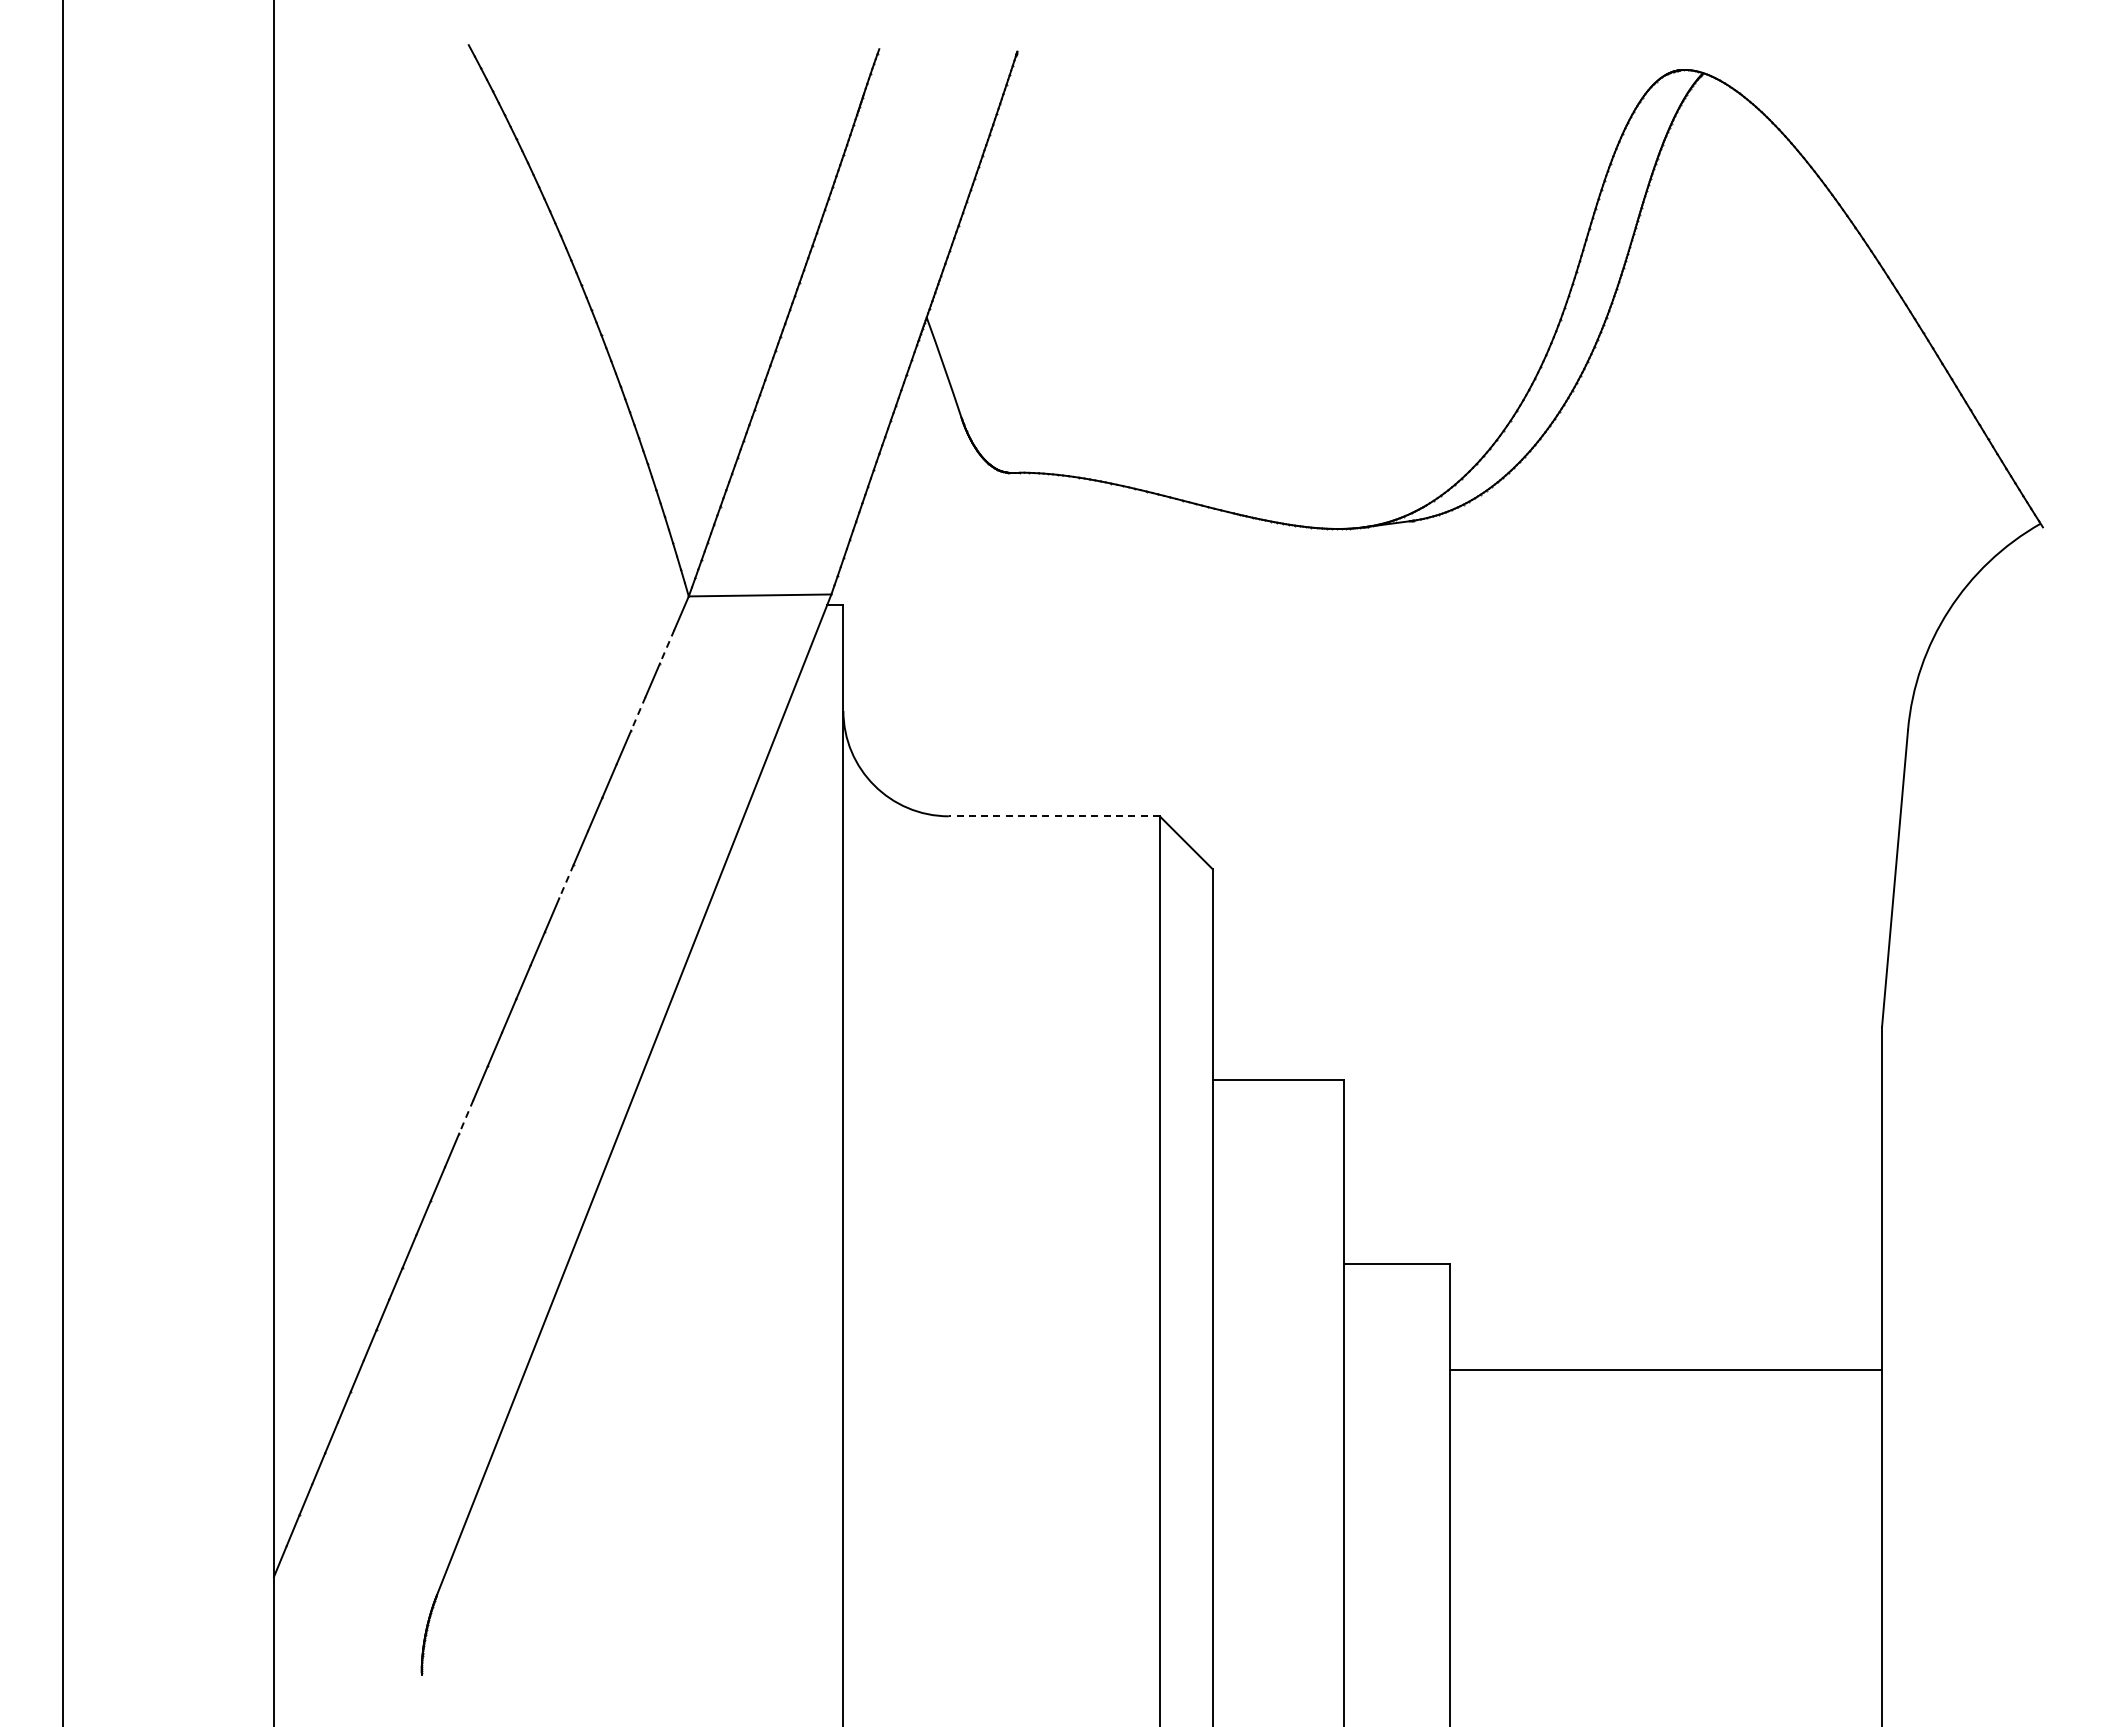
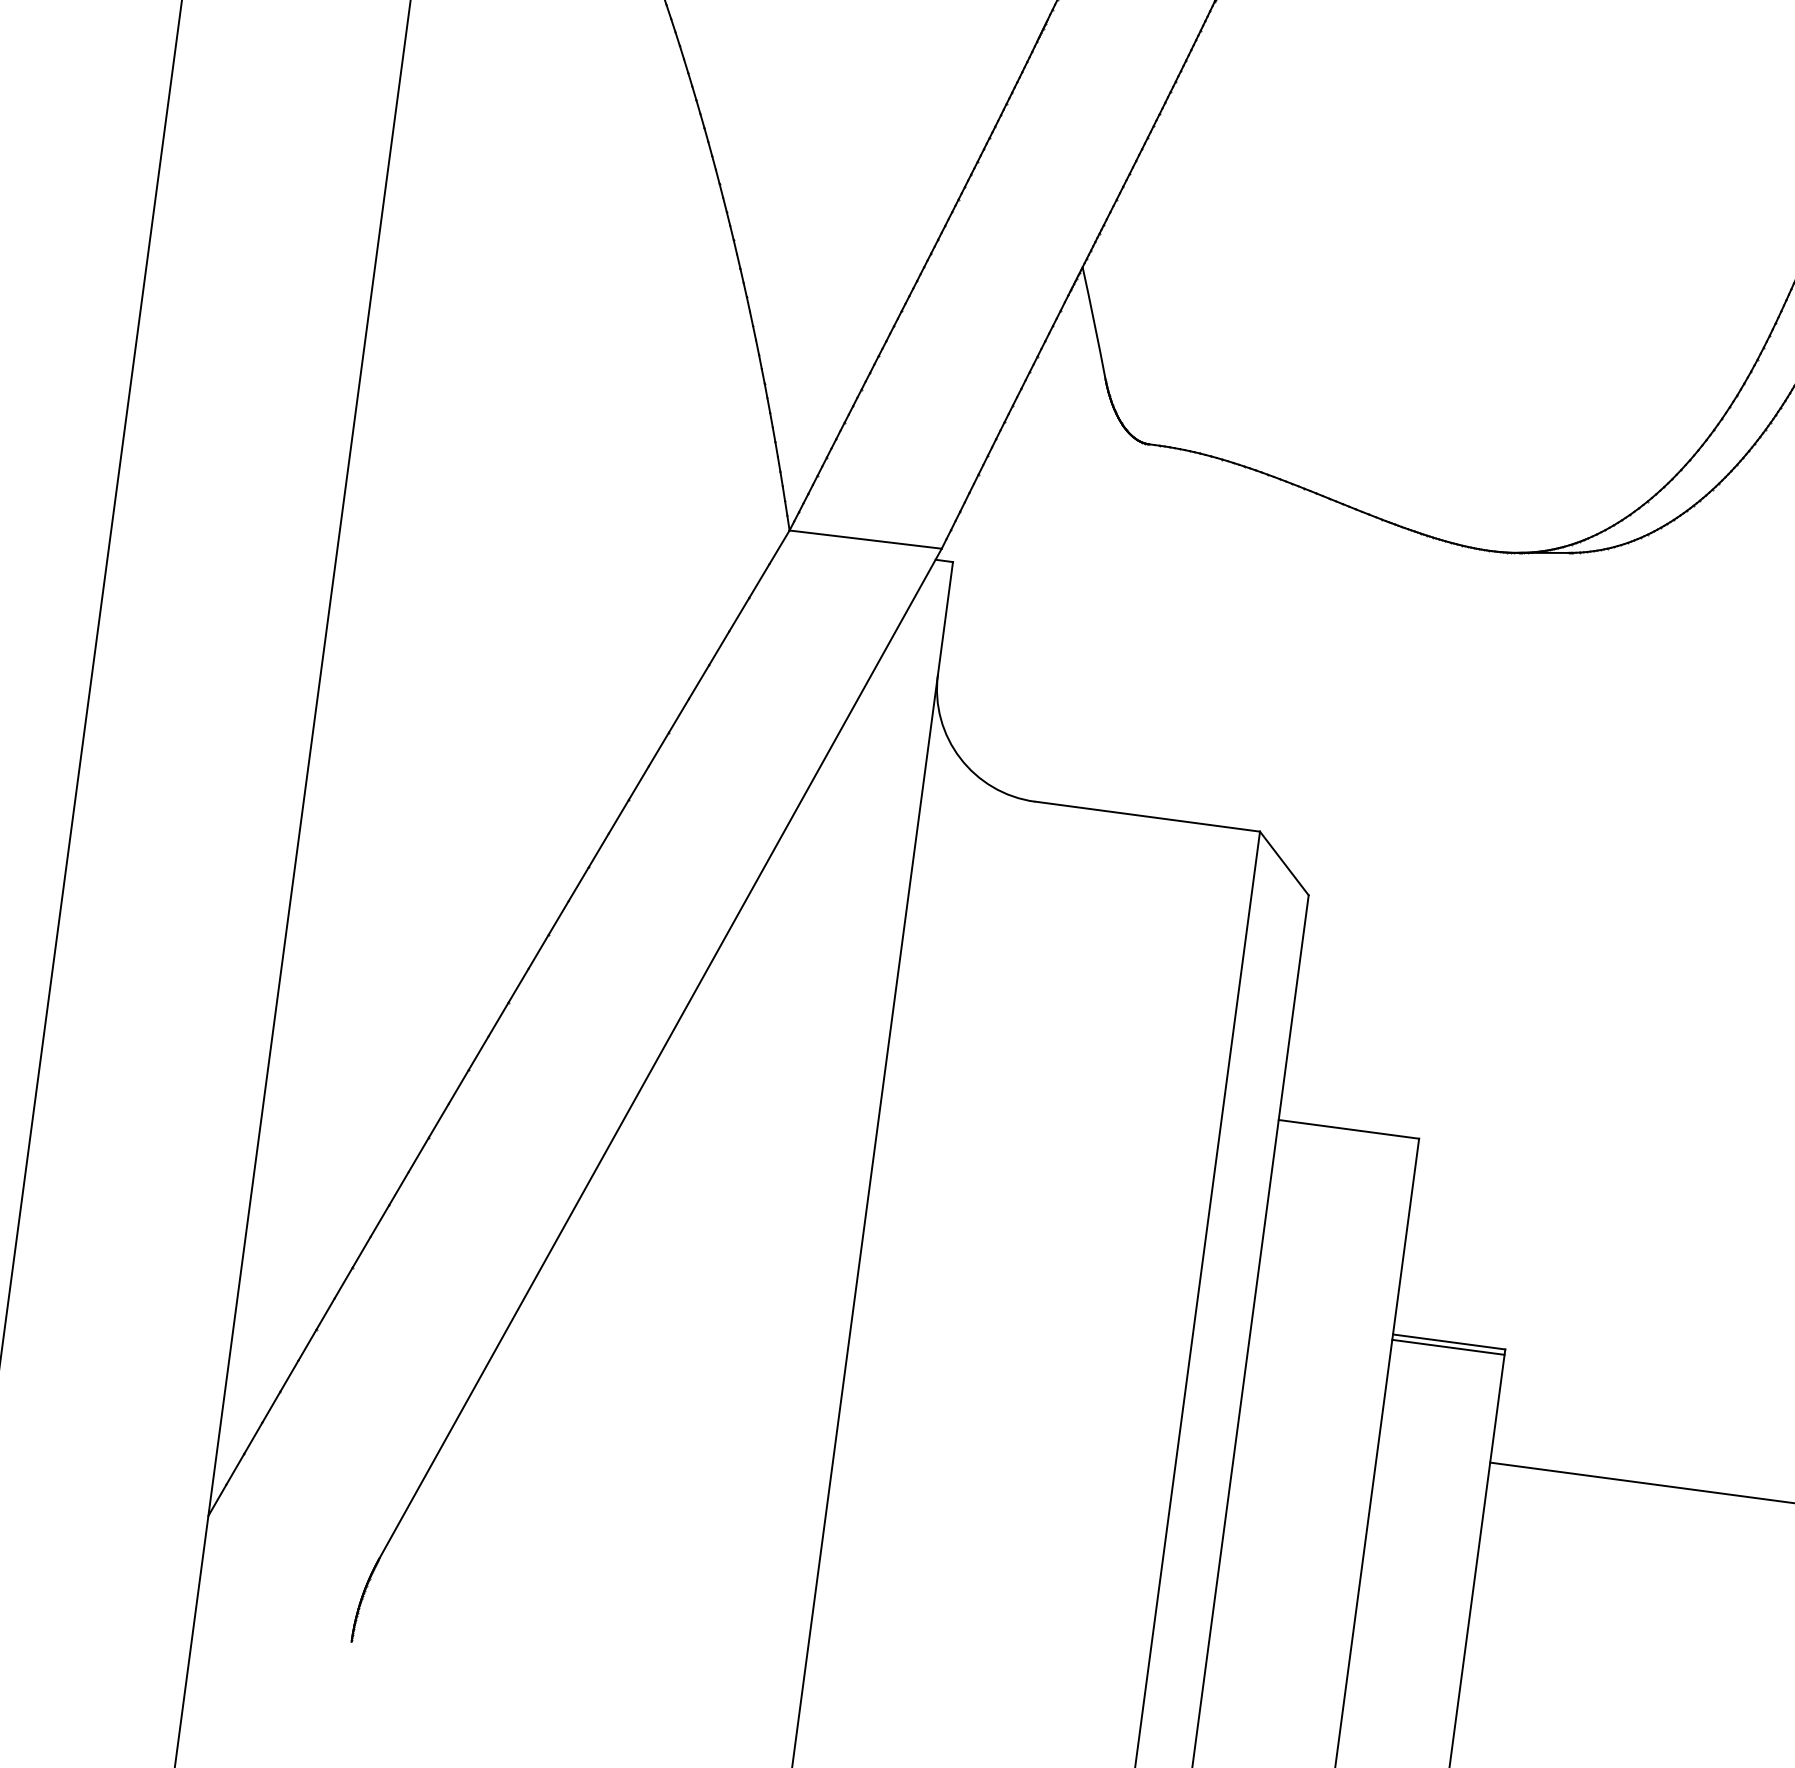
line: (666, 647) -> (758, 581), dashed -> solid
line: (638, 714) -> (719, 649), dashed -> solid
line: (1053, 816) -> (1146, 816), dashed -> solid
line: (566, 882) -> (618, 817), dashed -> solid
line: (466, 1117) -> (478, 1054), dashed -> solid
line: (1396, 1268) -> (1447, 1347), added

